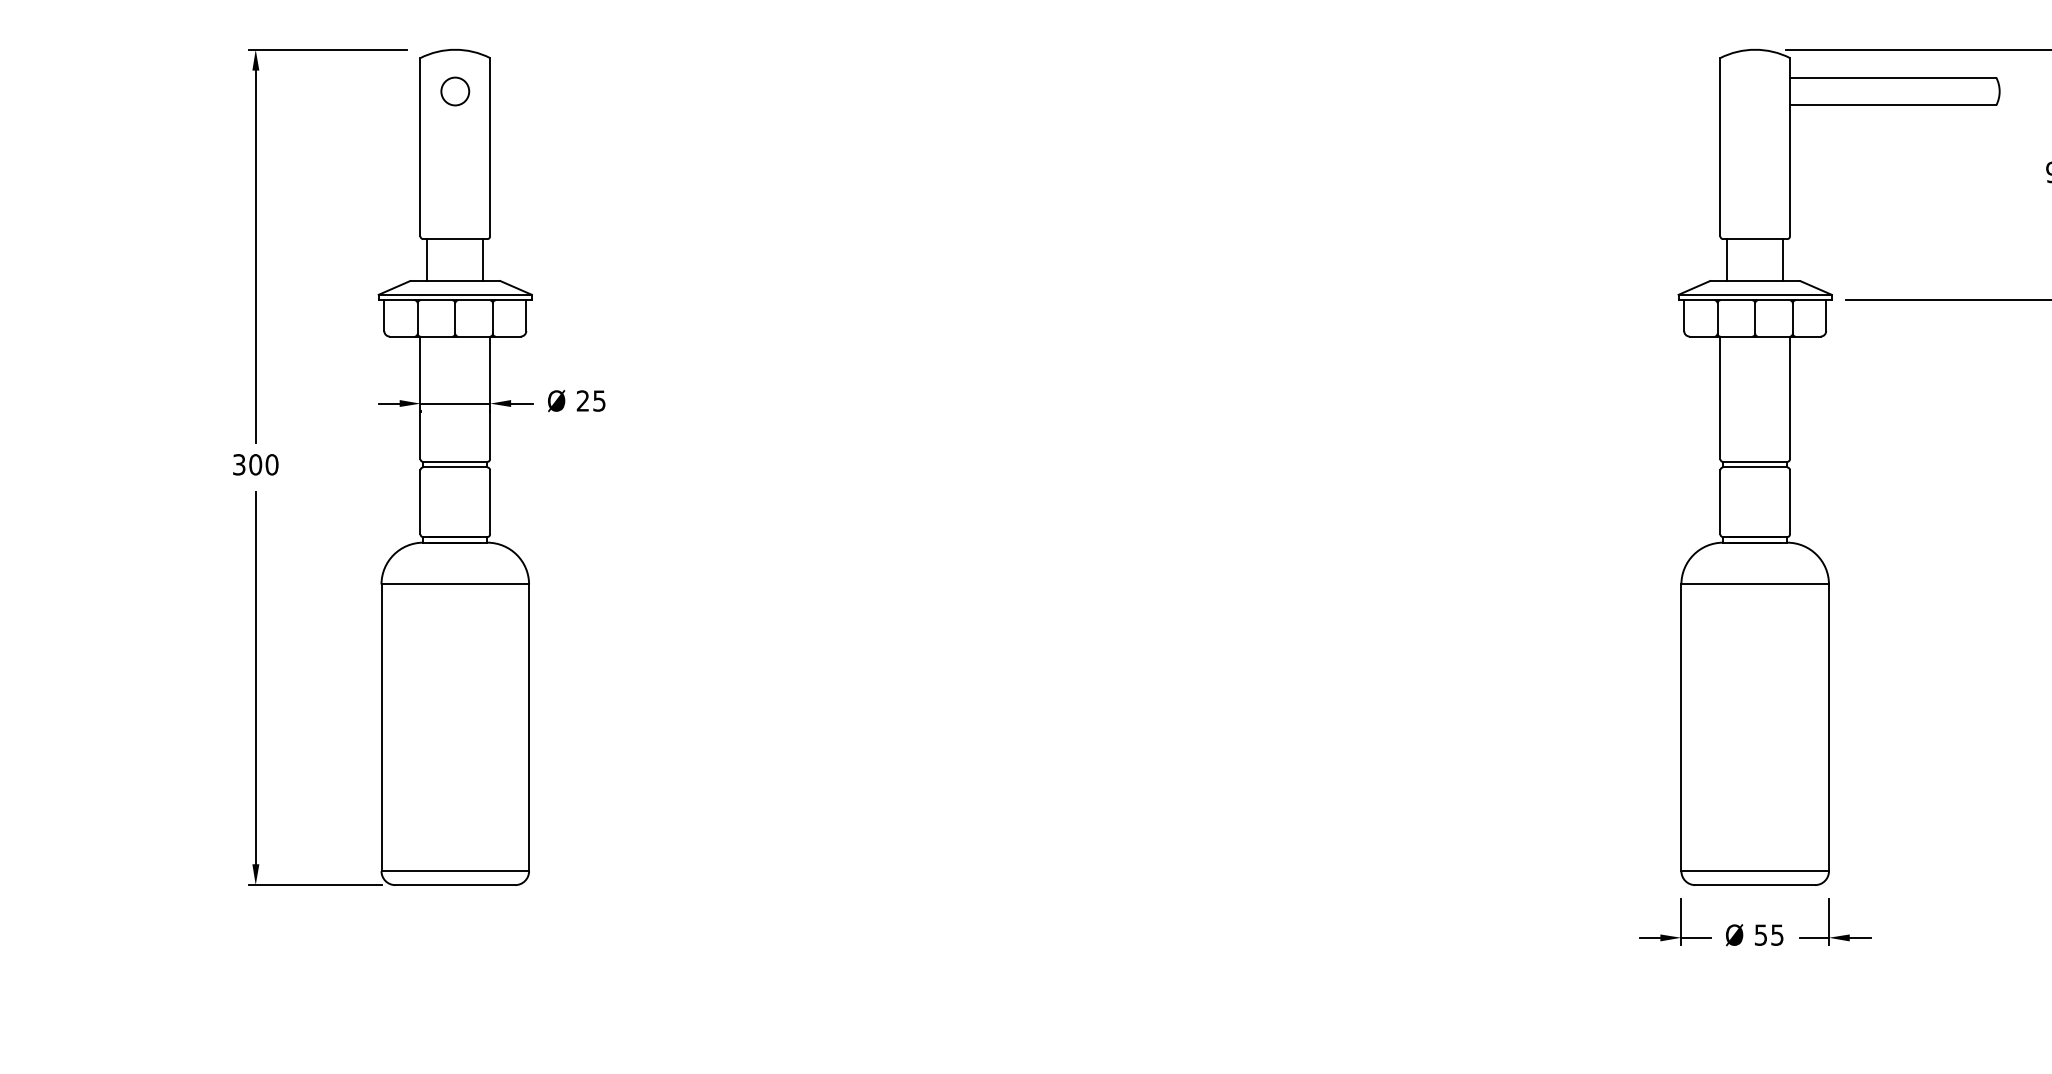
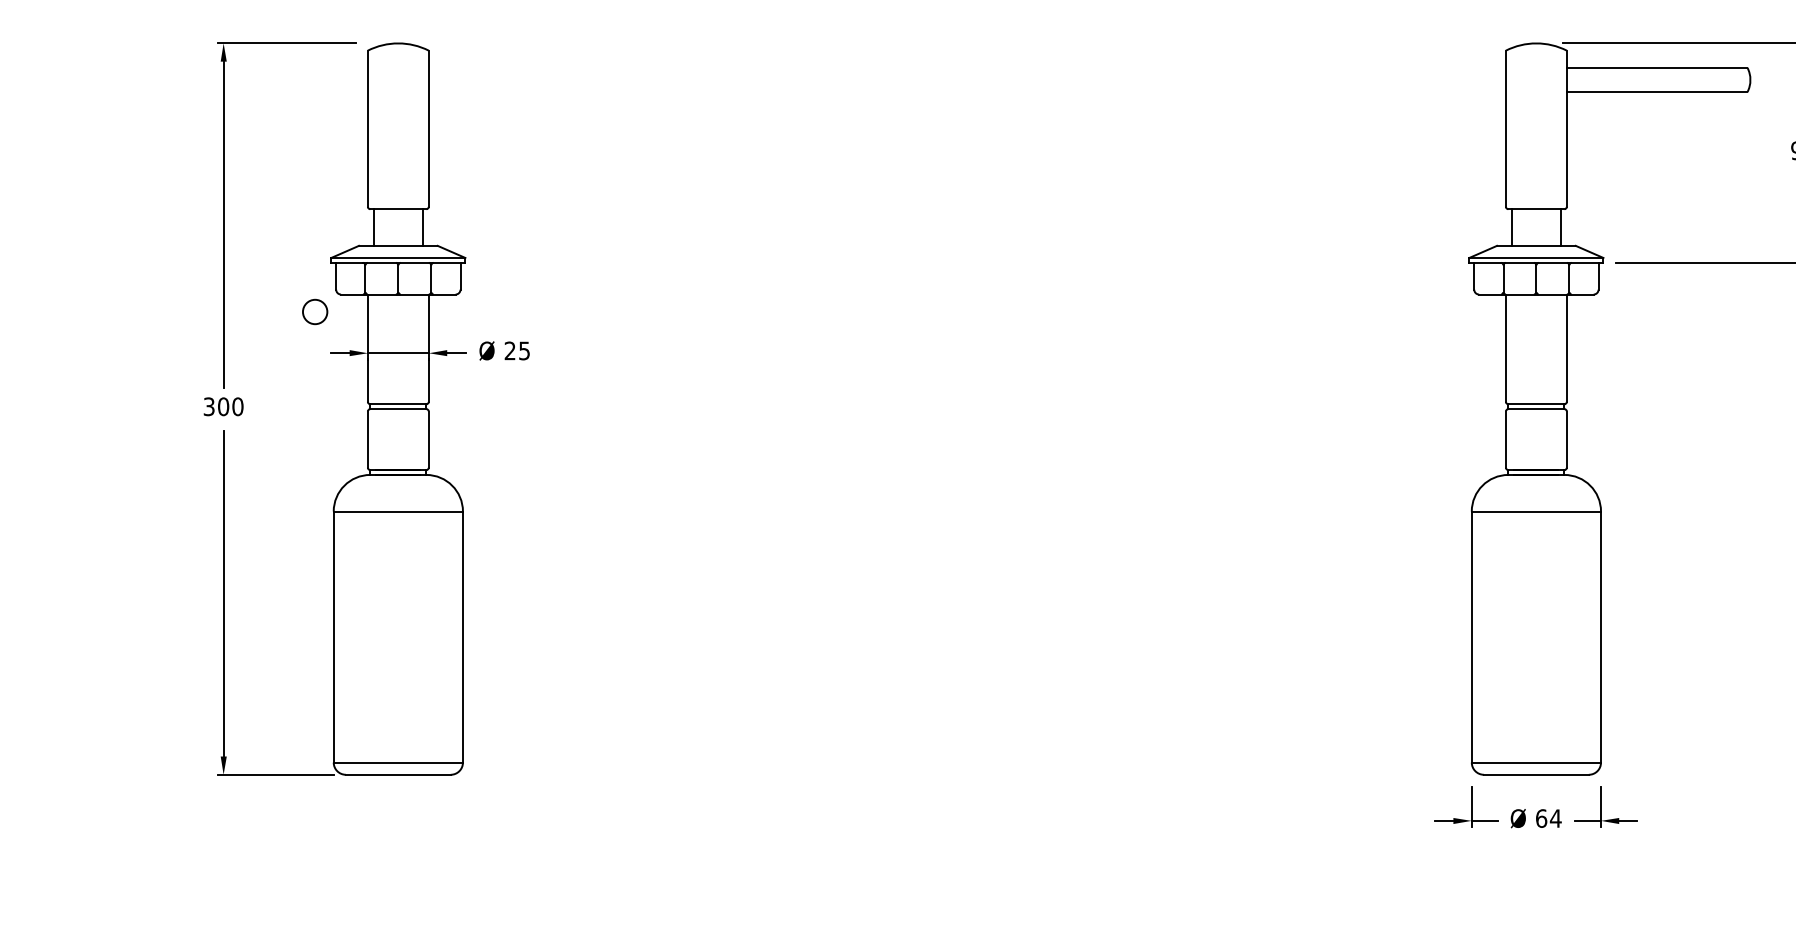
circle: (455, 91) -> (315, 311), moved
text: (1769, 934) -> (1548, 818), 55 -> 64

